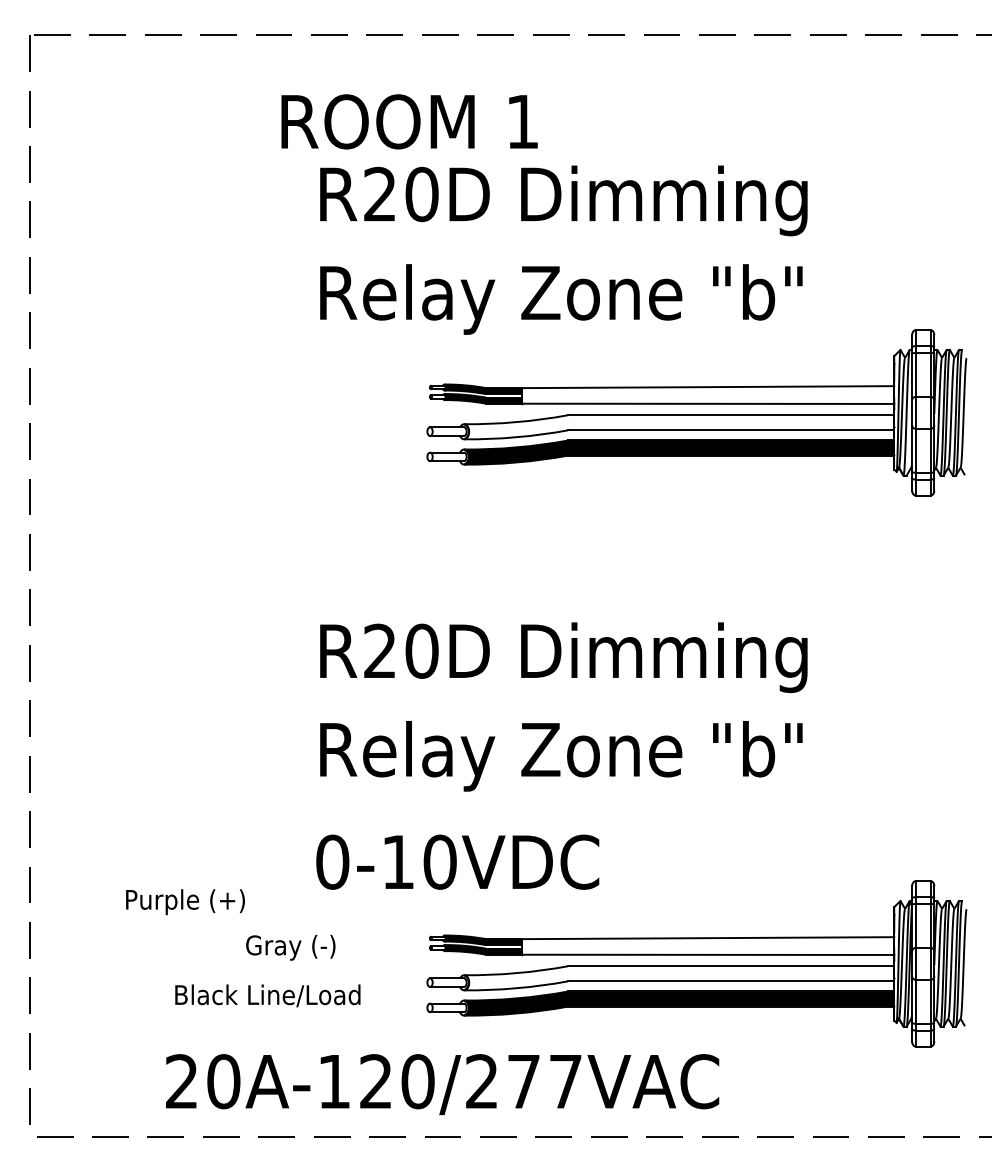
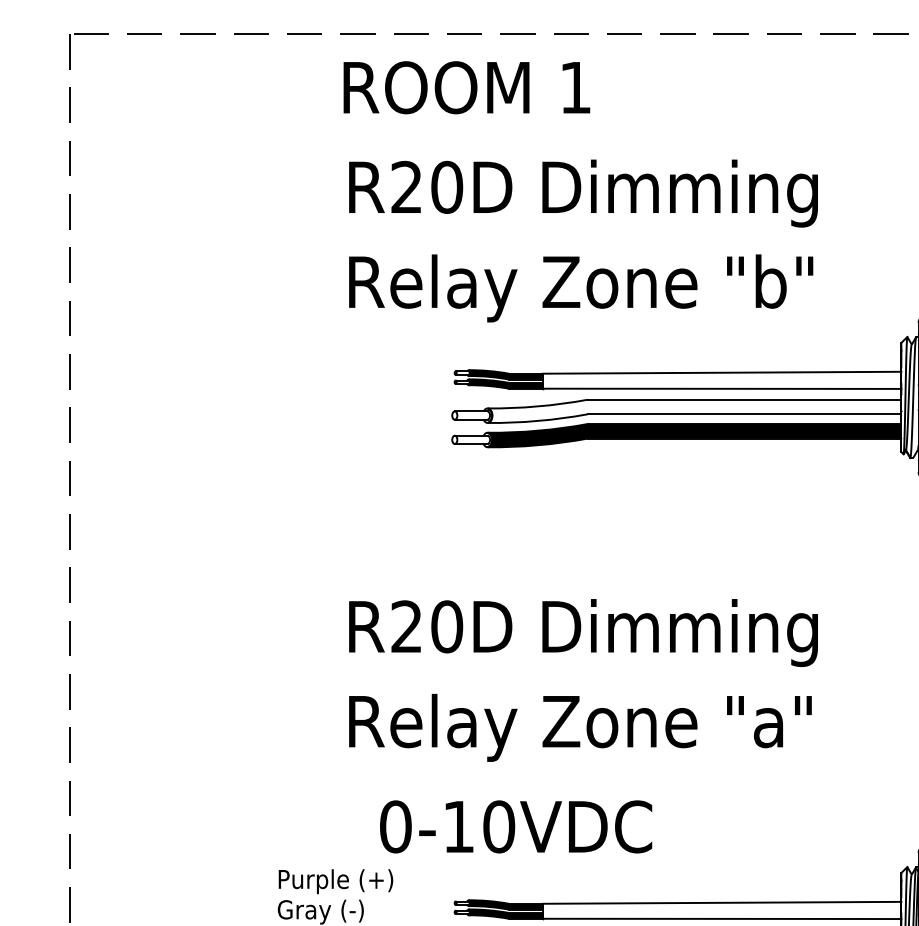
text: (409, 121) -> (466, 87), moved
text: (771, 749) -> (783, 721), Relay Zone "b" -> Relay Zone "a"
text: (457, 861) -> (515, 826), moved
text: (185, 902) -> (335, 881), moved

